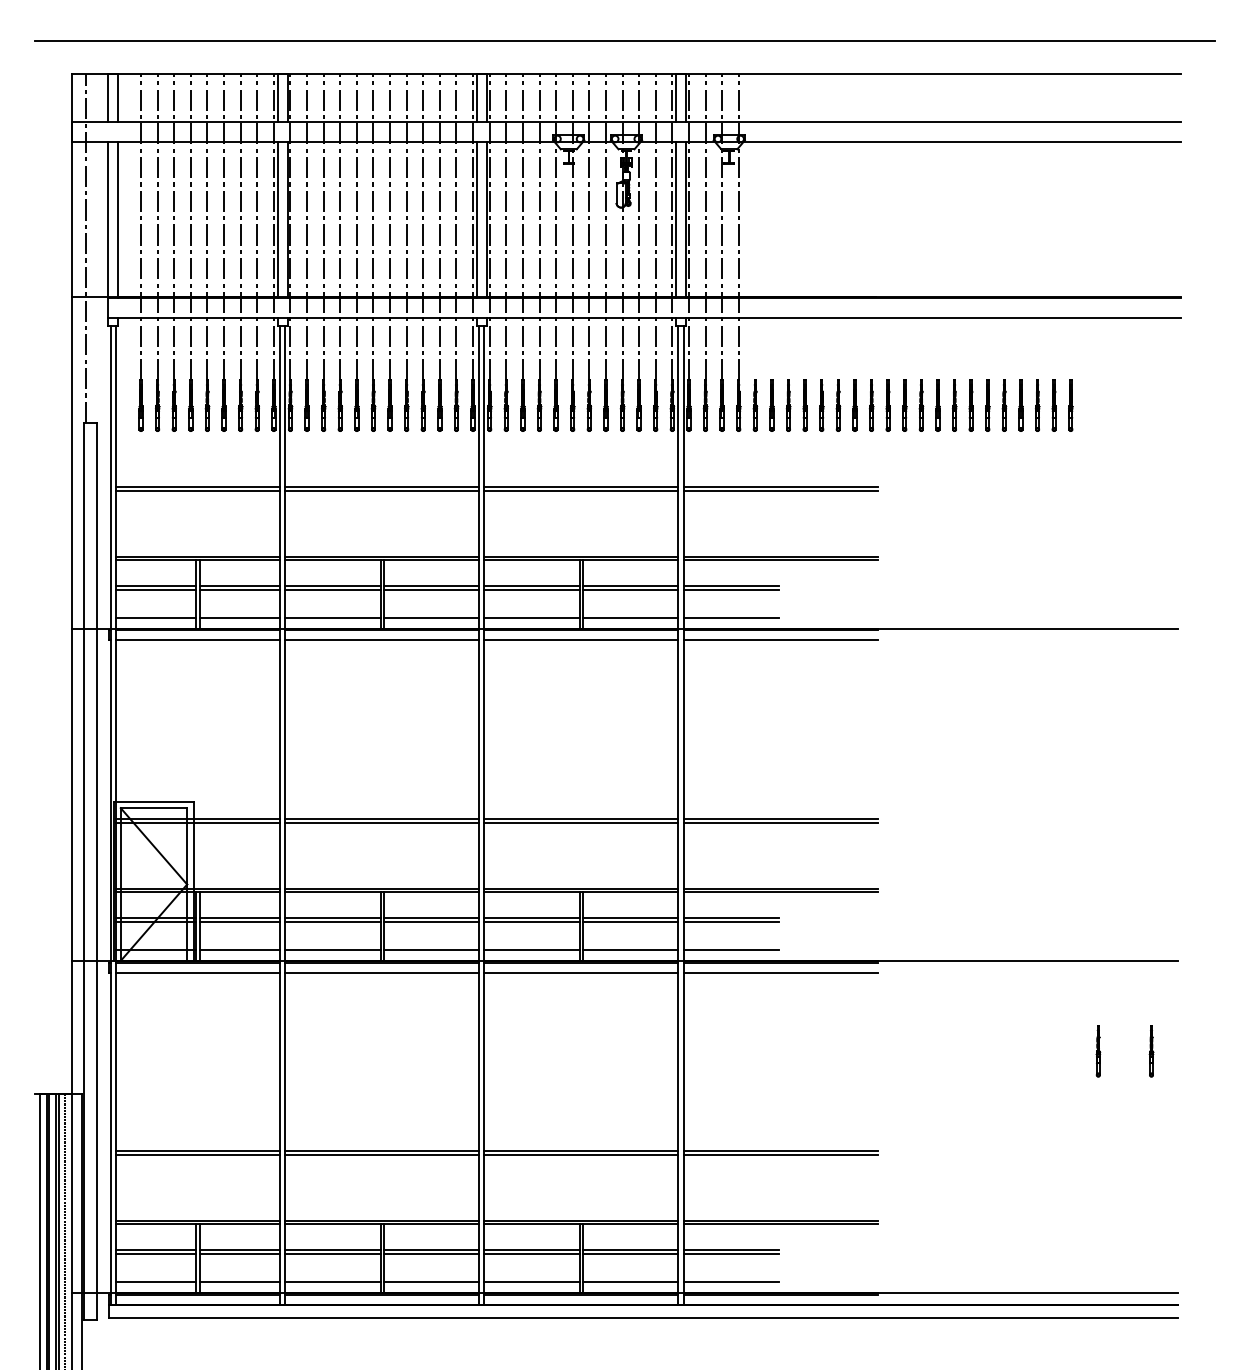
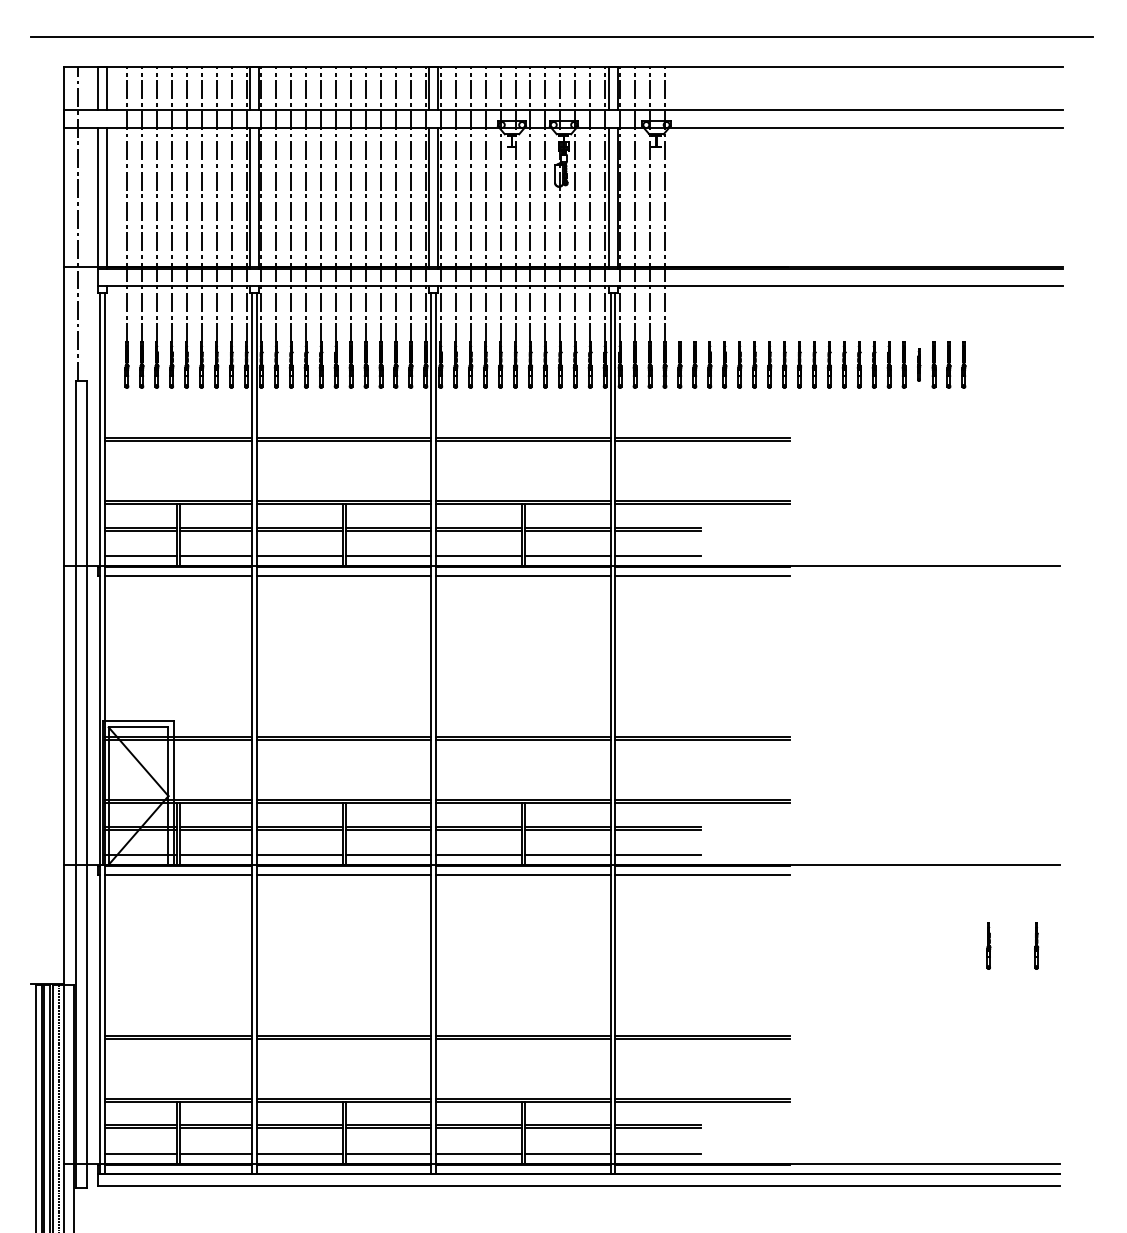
part: (1020, 405) -> (918, 364), size x0.7

